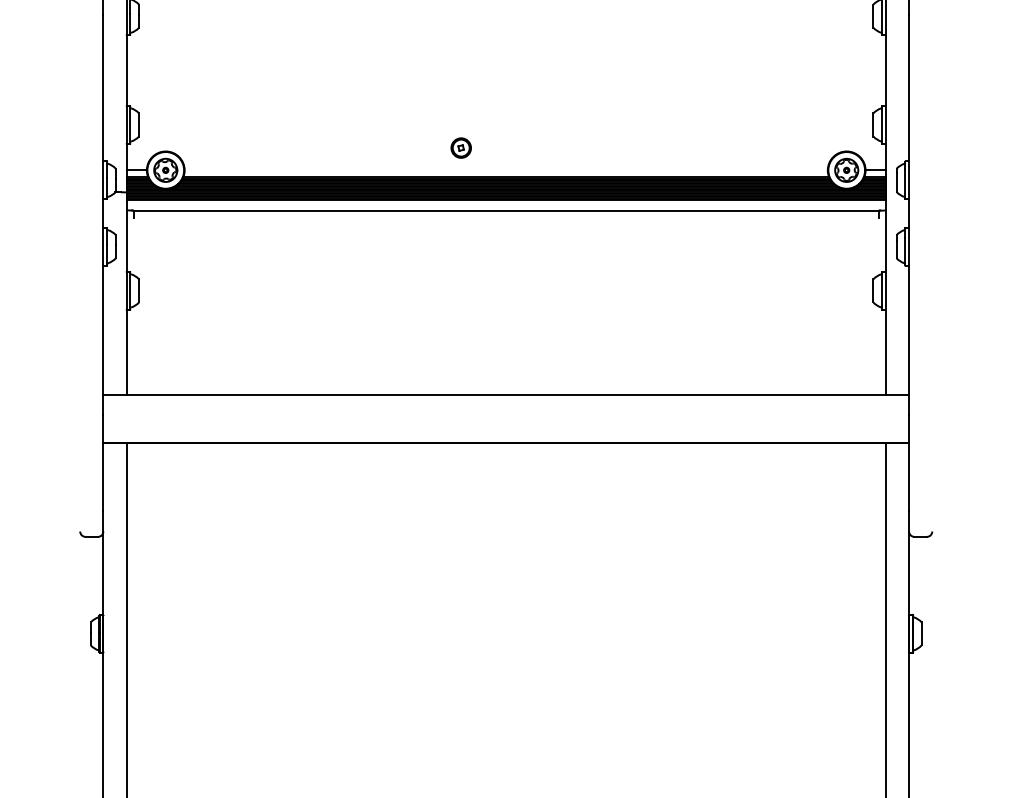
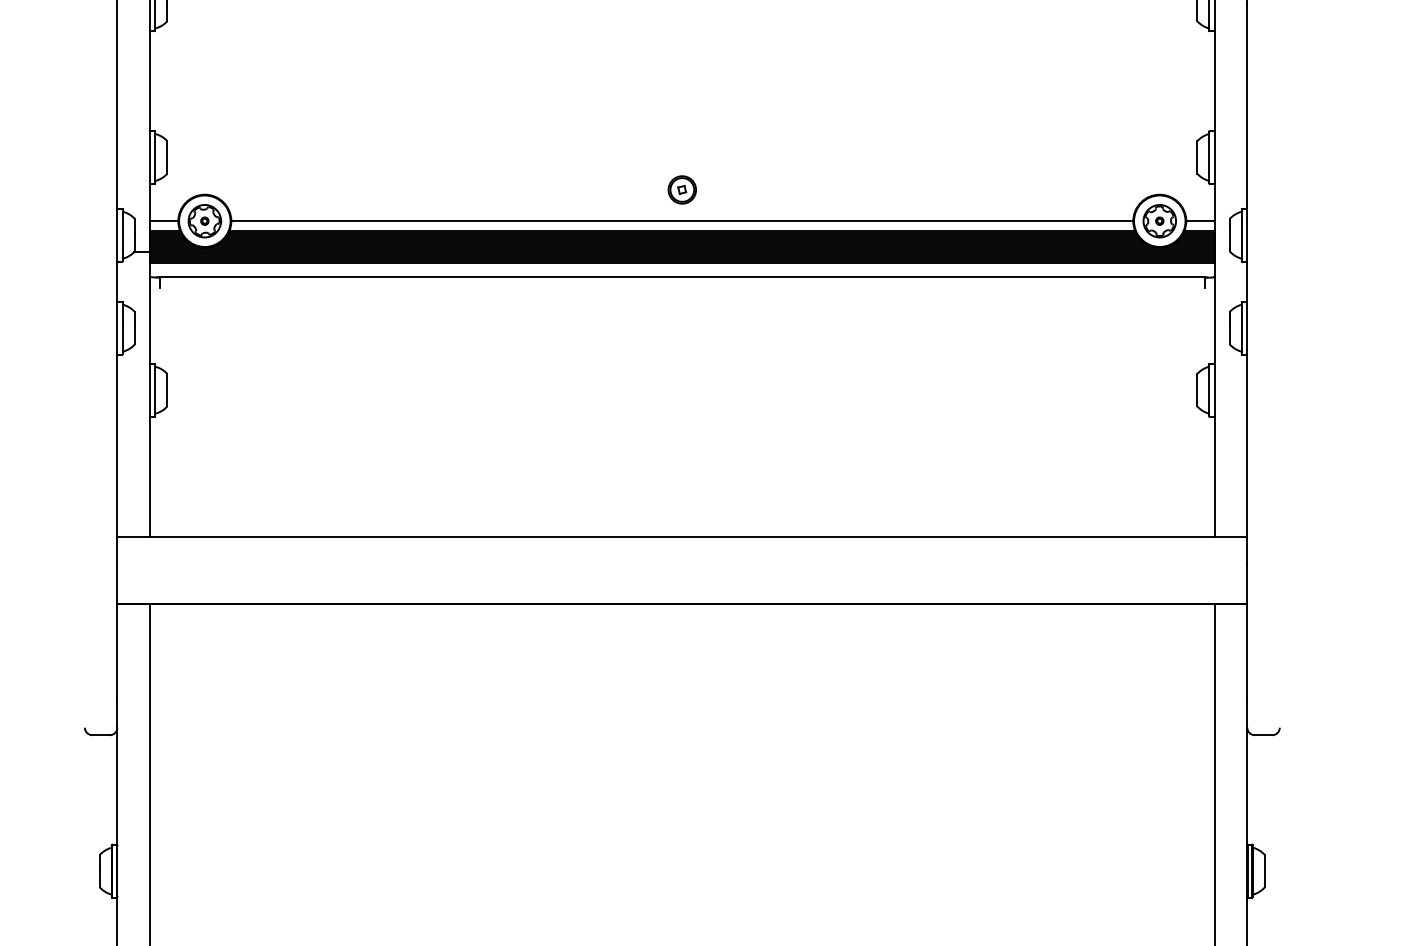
part: (460, 147) -> (681, 189), moved
line: (505, 170) -> (681, 221), added

